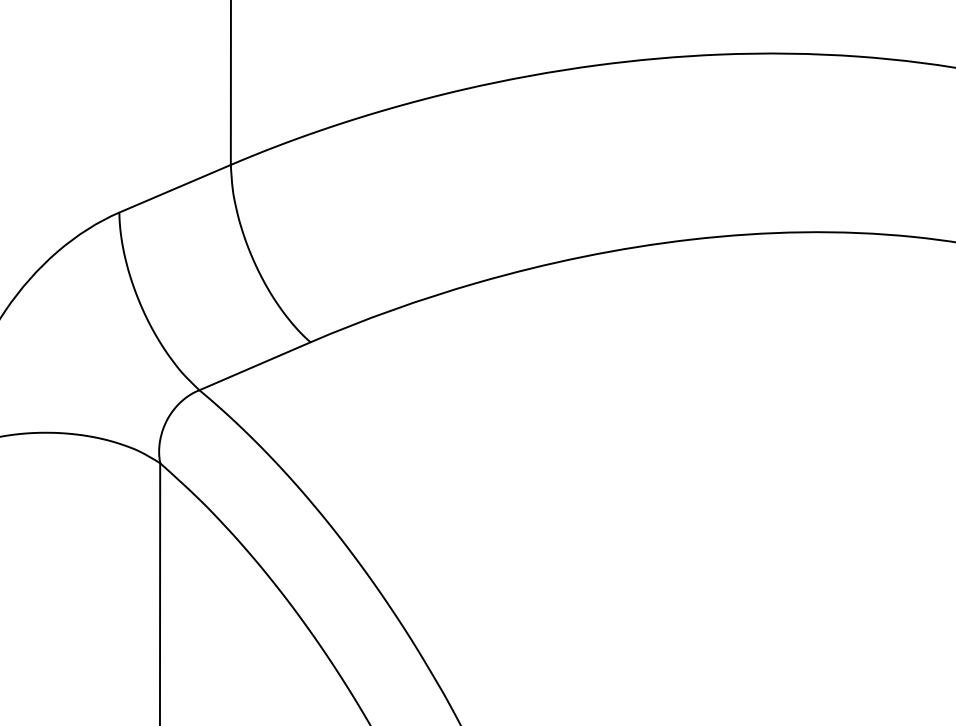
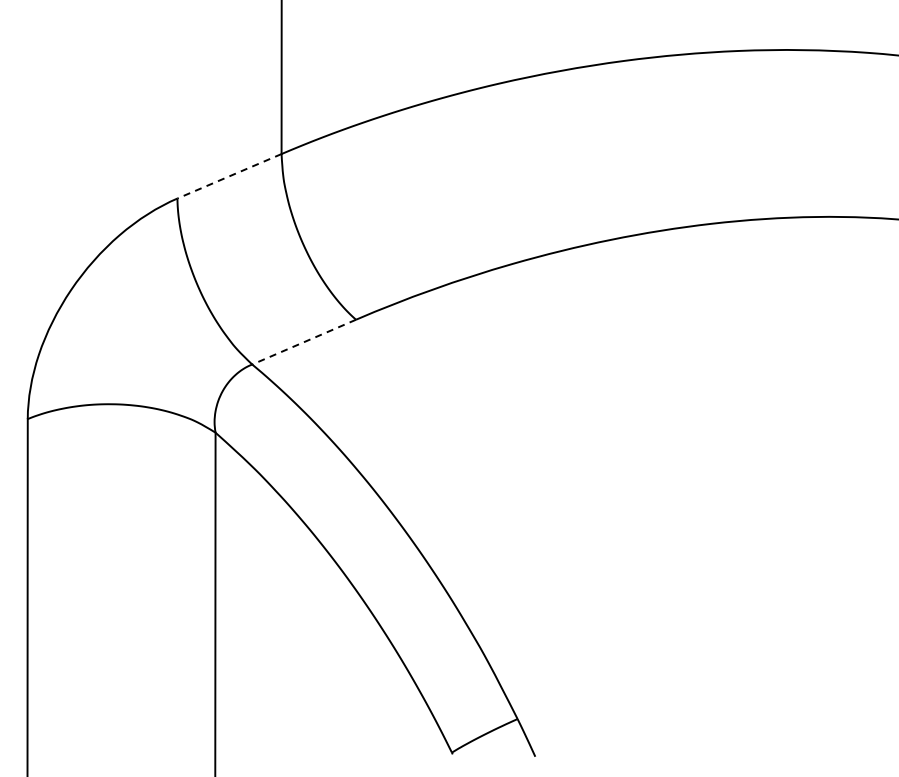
line: (175, 188) -> (229, 176), solid -> dashed
line: (255, 366) -> (304, 342), solid -> dashed

